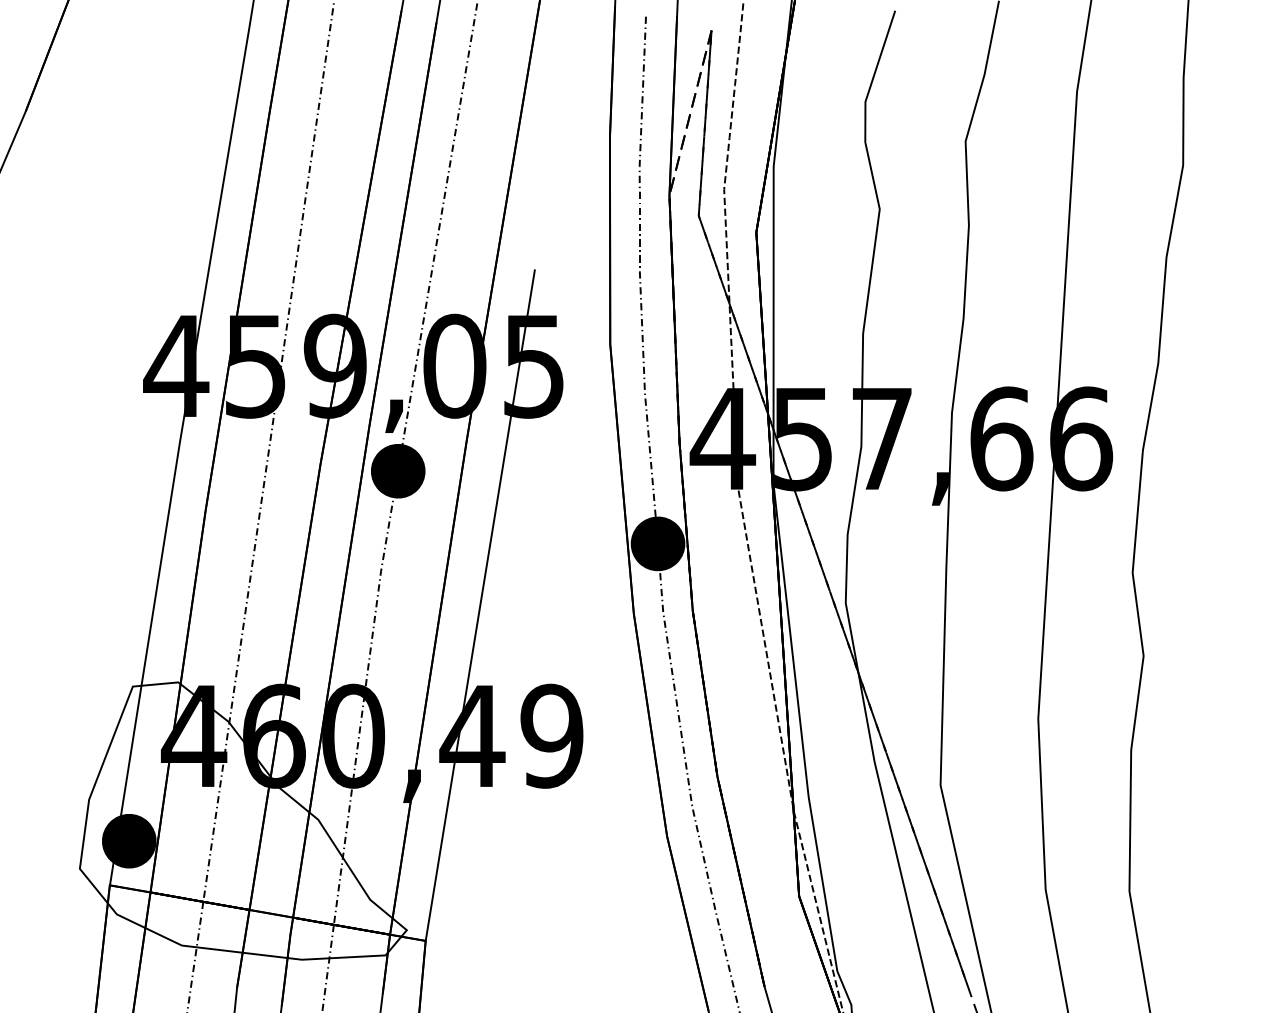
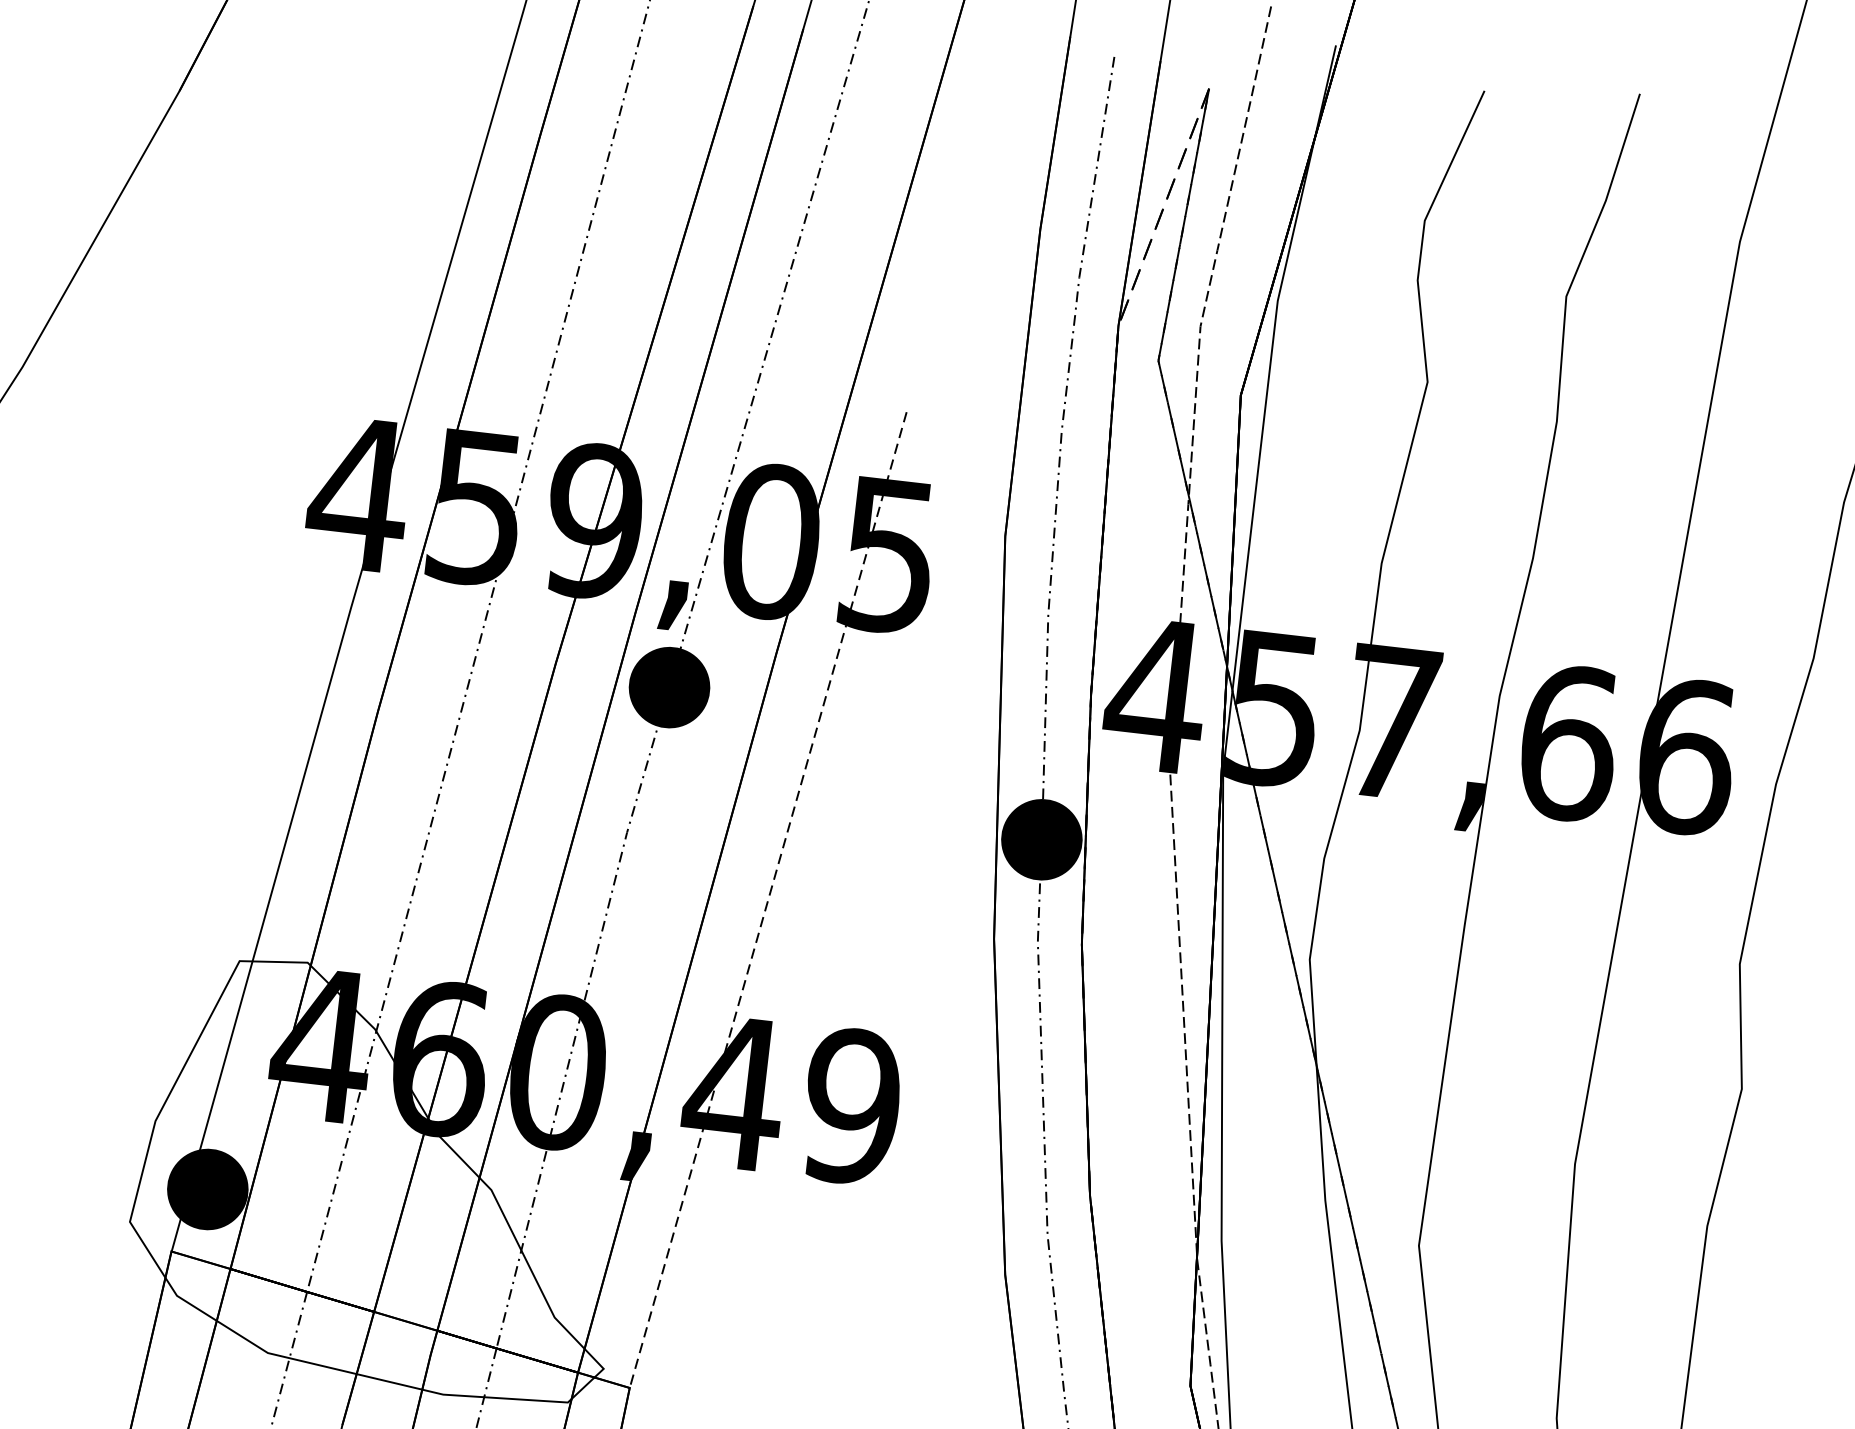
line: (480, 605) -> (768, 900), solid -> dashed

